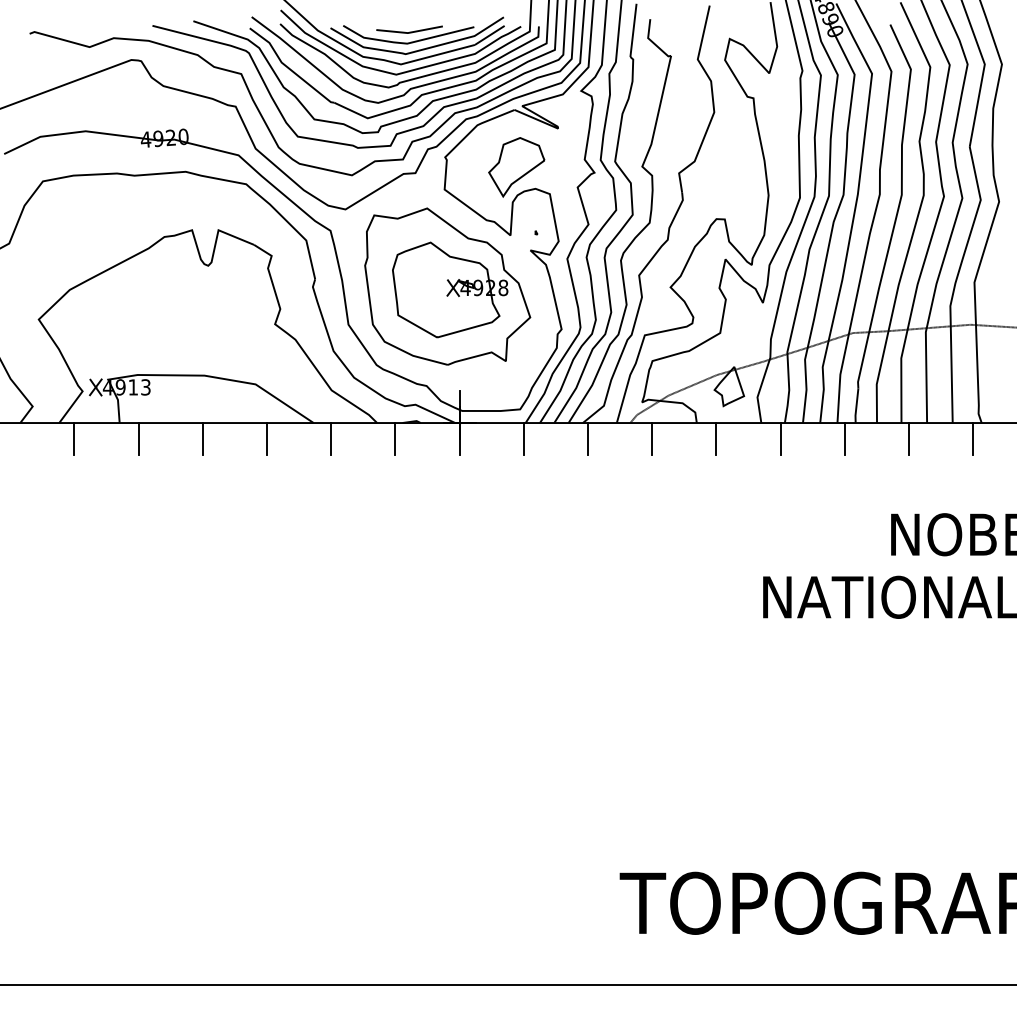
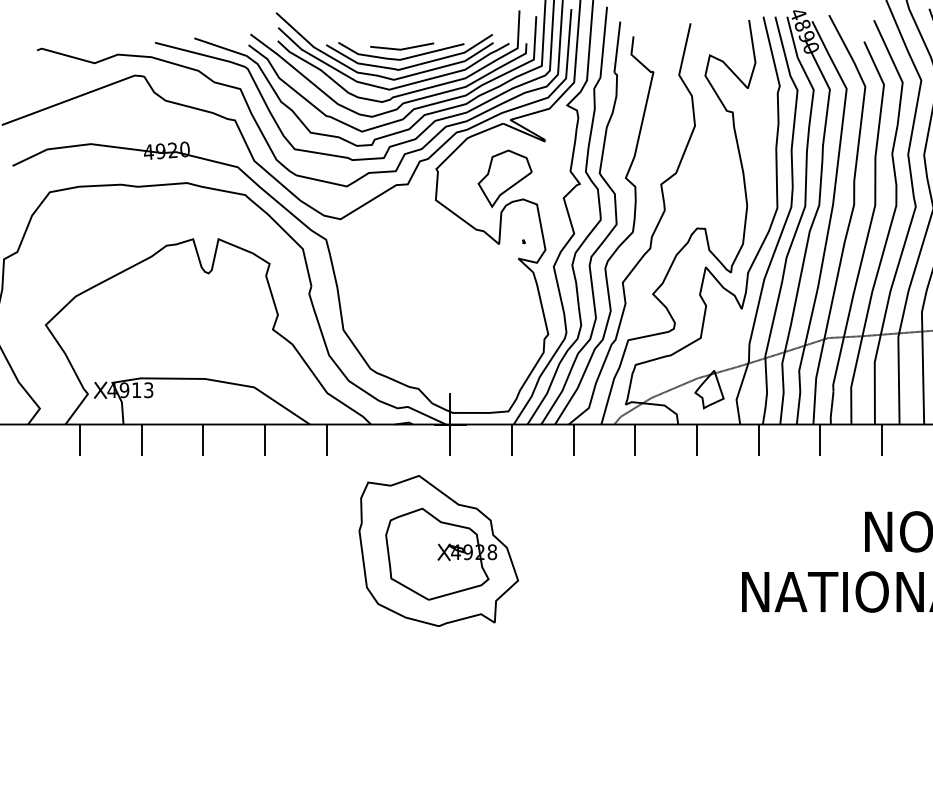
part: (447, 286) -> (438, 550), moved
line: (395, 439) -> (388, 440), removed

